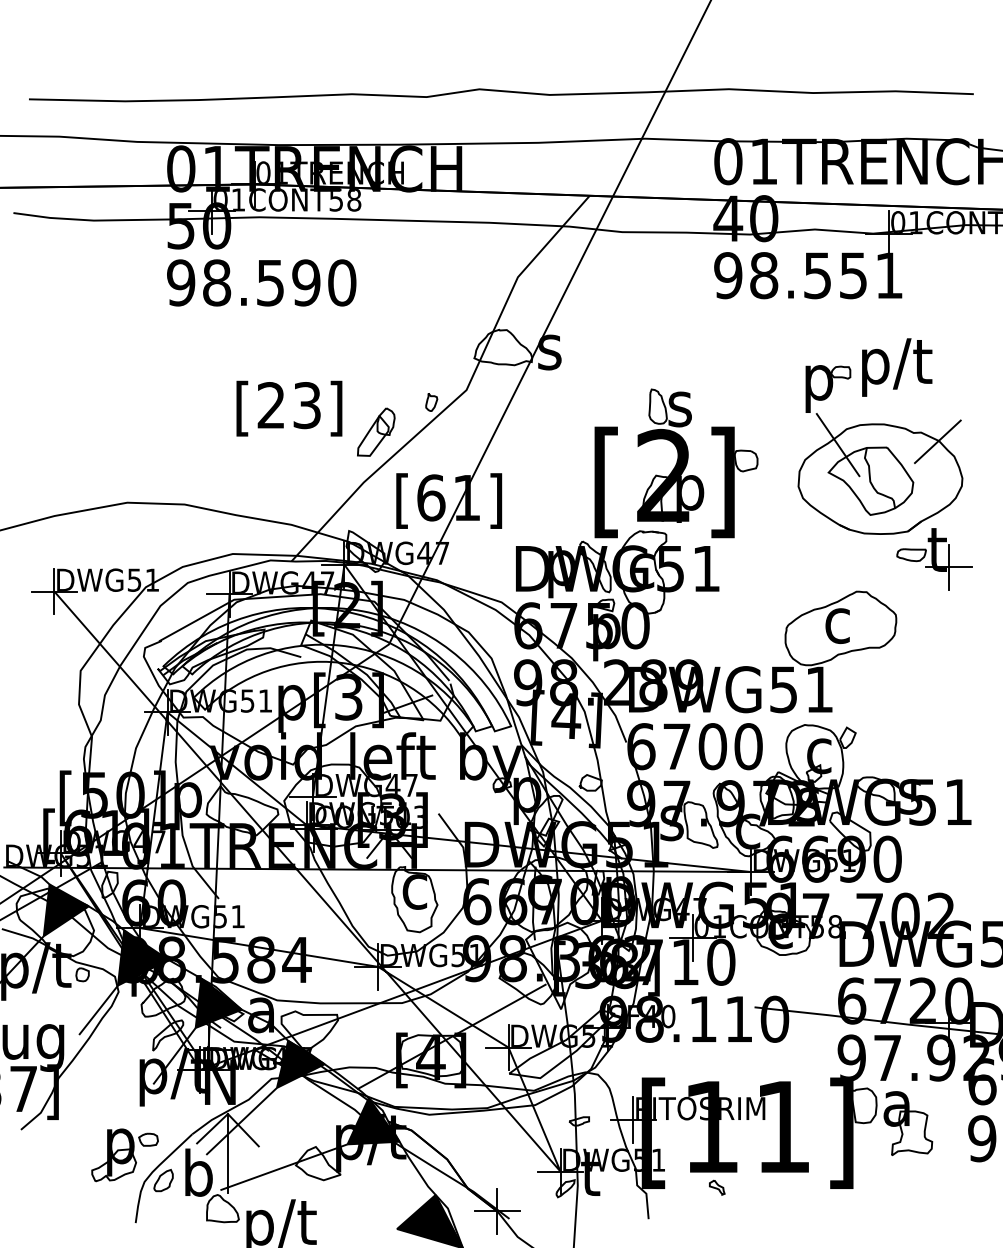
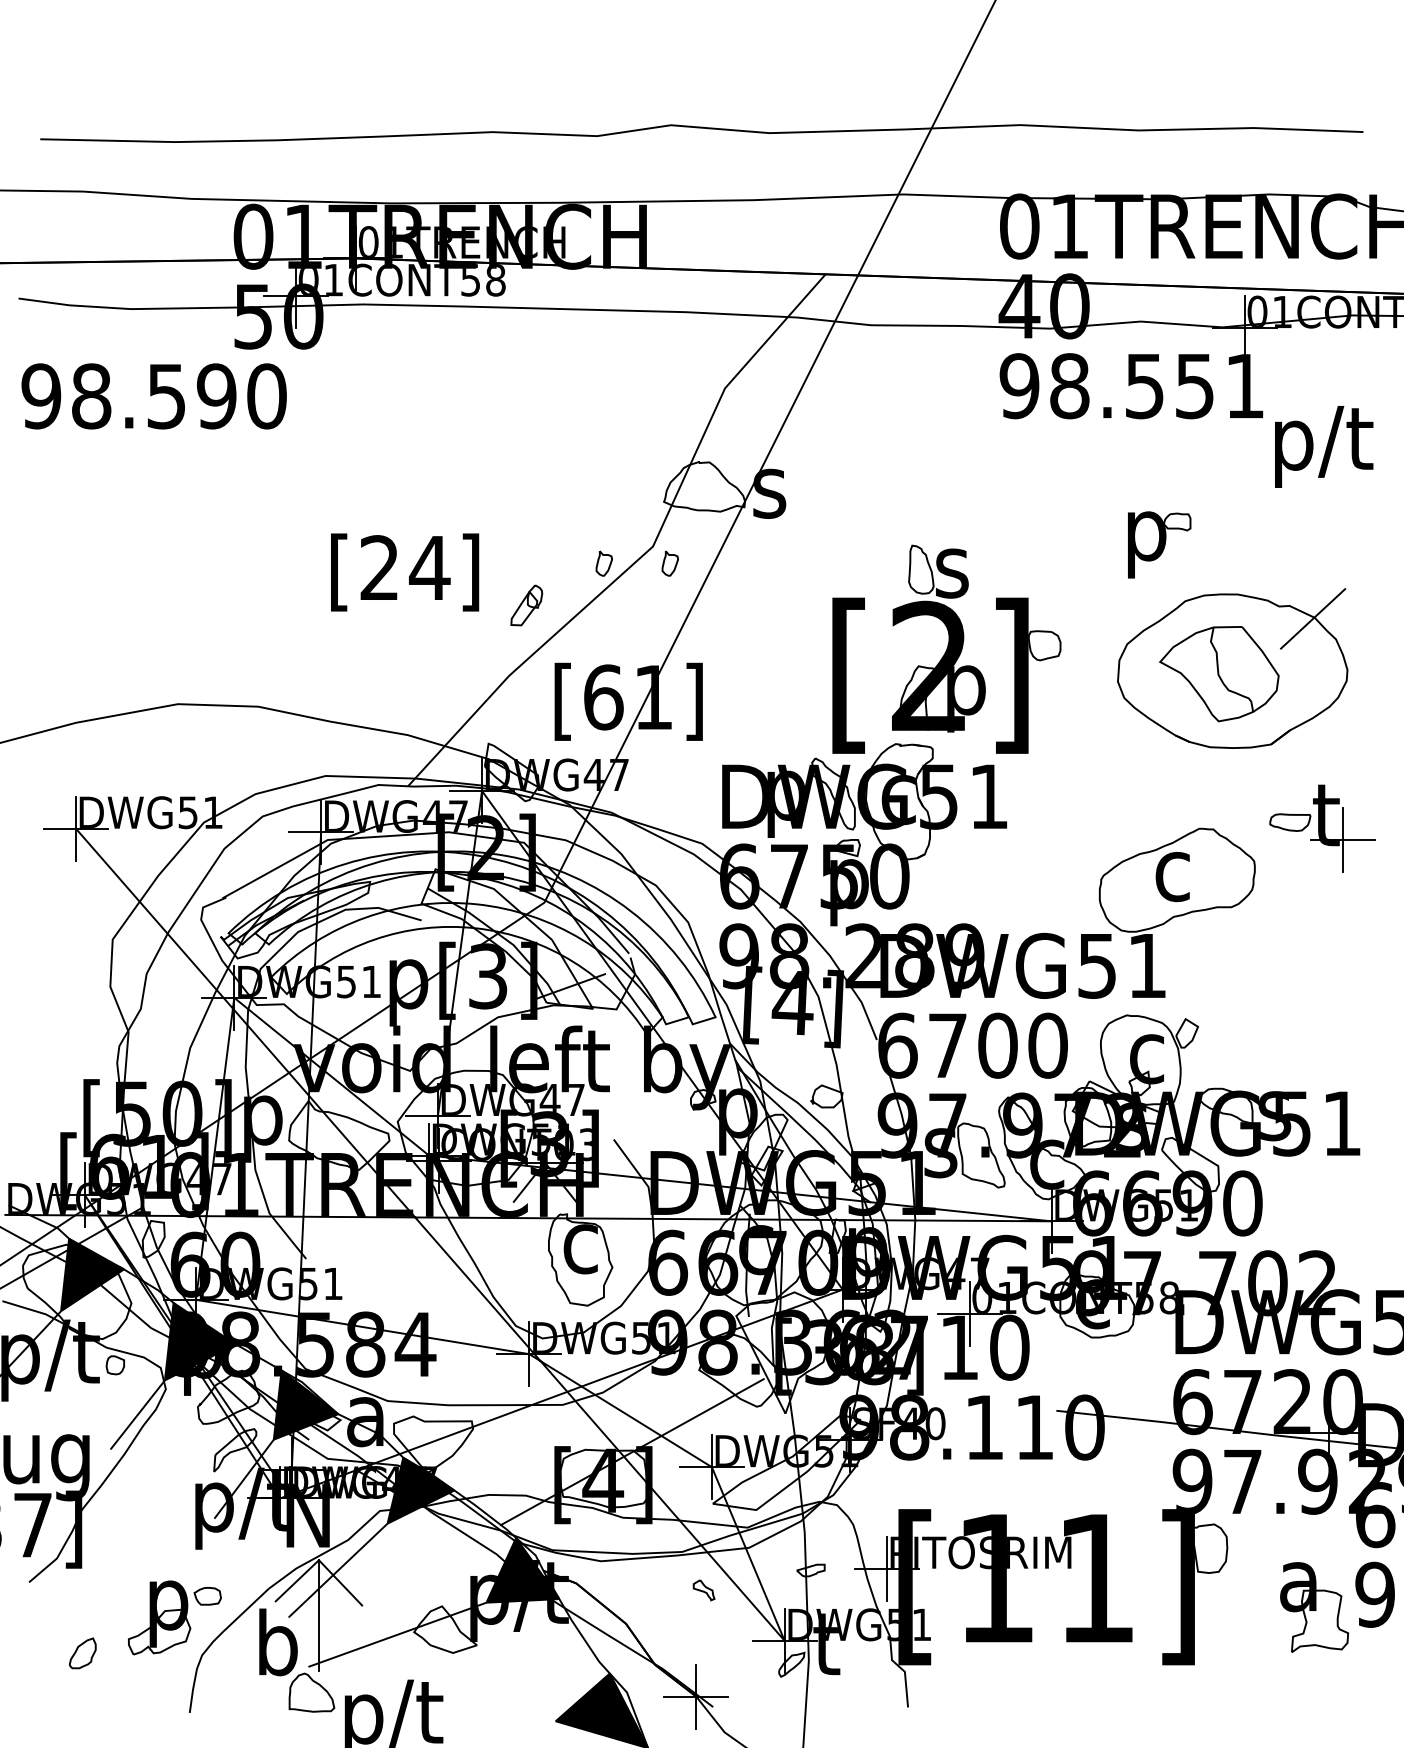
text: (261, 283) -> (153, 396), moved
text: (897, 367) -> (1324, 446), moved
part: (478, 402) -> (669, 563), added
text: (306, 405) -> (429, 568), [23] -> [24]
part: (376, 432) -> (526, 605), size x0.6
line: (838, 444) -> (1173, 622), removed
part: (934, 559) -> (1322, 828), moved
part: (908, 1123) -> (1314, 1607), moved
part: (163, 1180) -> (82, 1653), moved
part: (716, 1187) -> (703, 1590), moved

